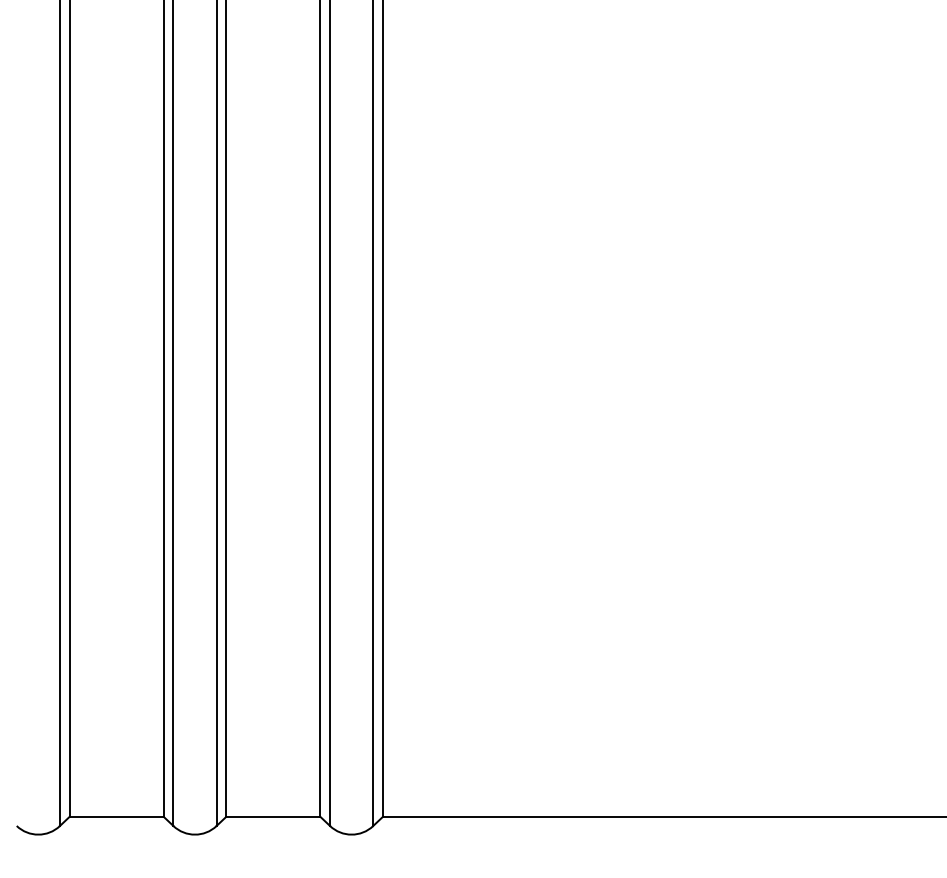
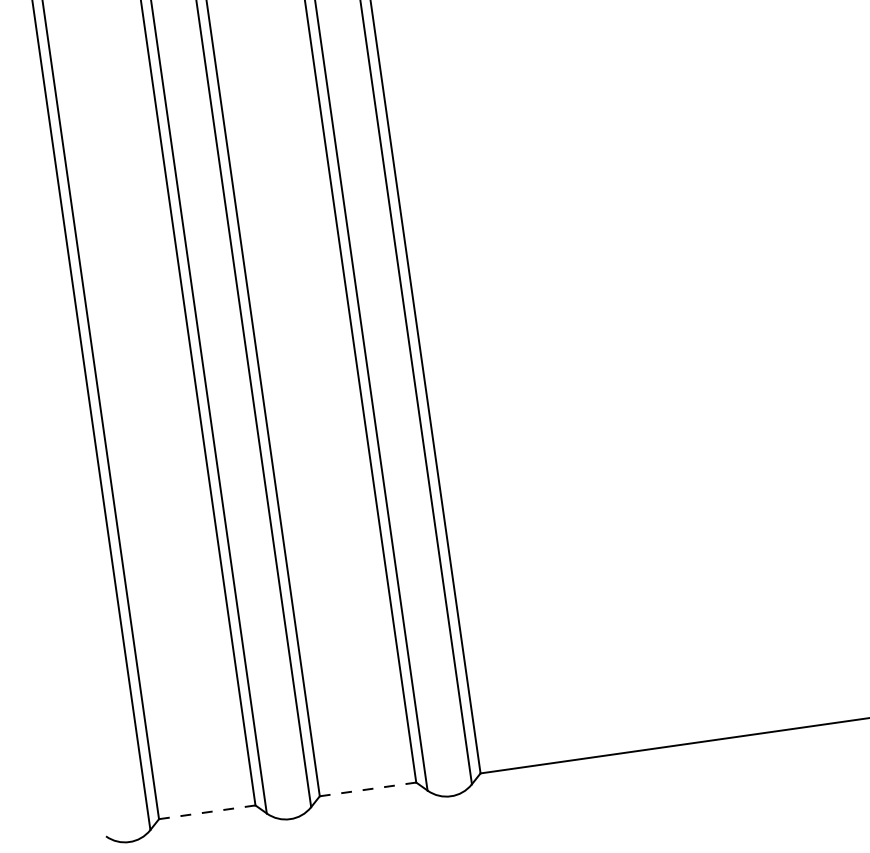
line: (116, 816) -> (207, 812), solid -> dashed
line: (273, 816) -> (368, 789), solid -> dashed

